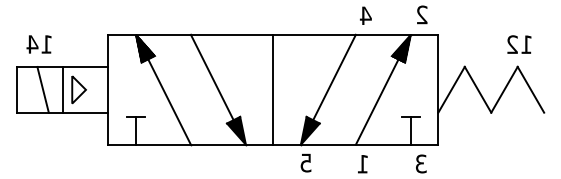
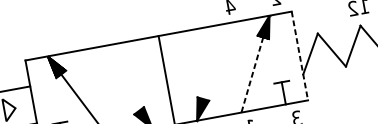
line: (211, 77) -> (114, 79), removed
line: (334, 77) -> (214, 61), removed
line: (438, 89) -> (299, 55), solid -> dashed
line: (377, 102) -> (252, 75), solid -> dashed

